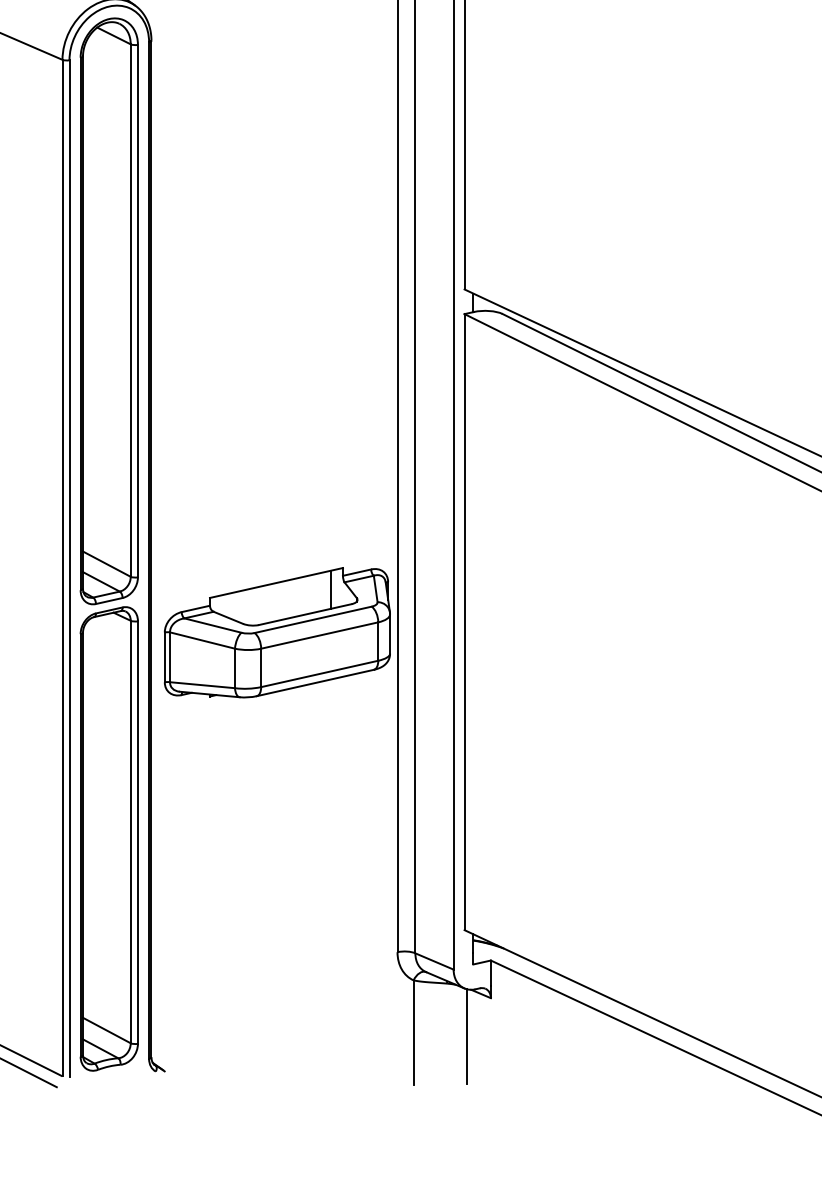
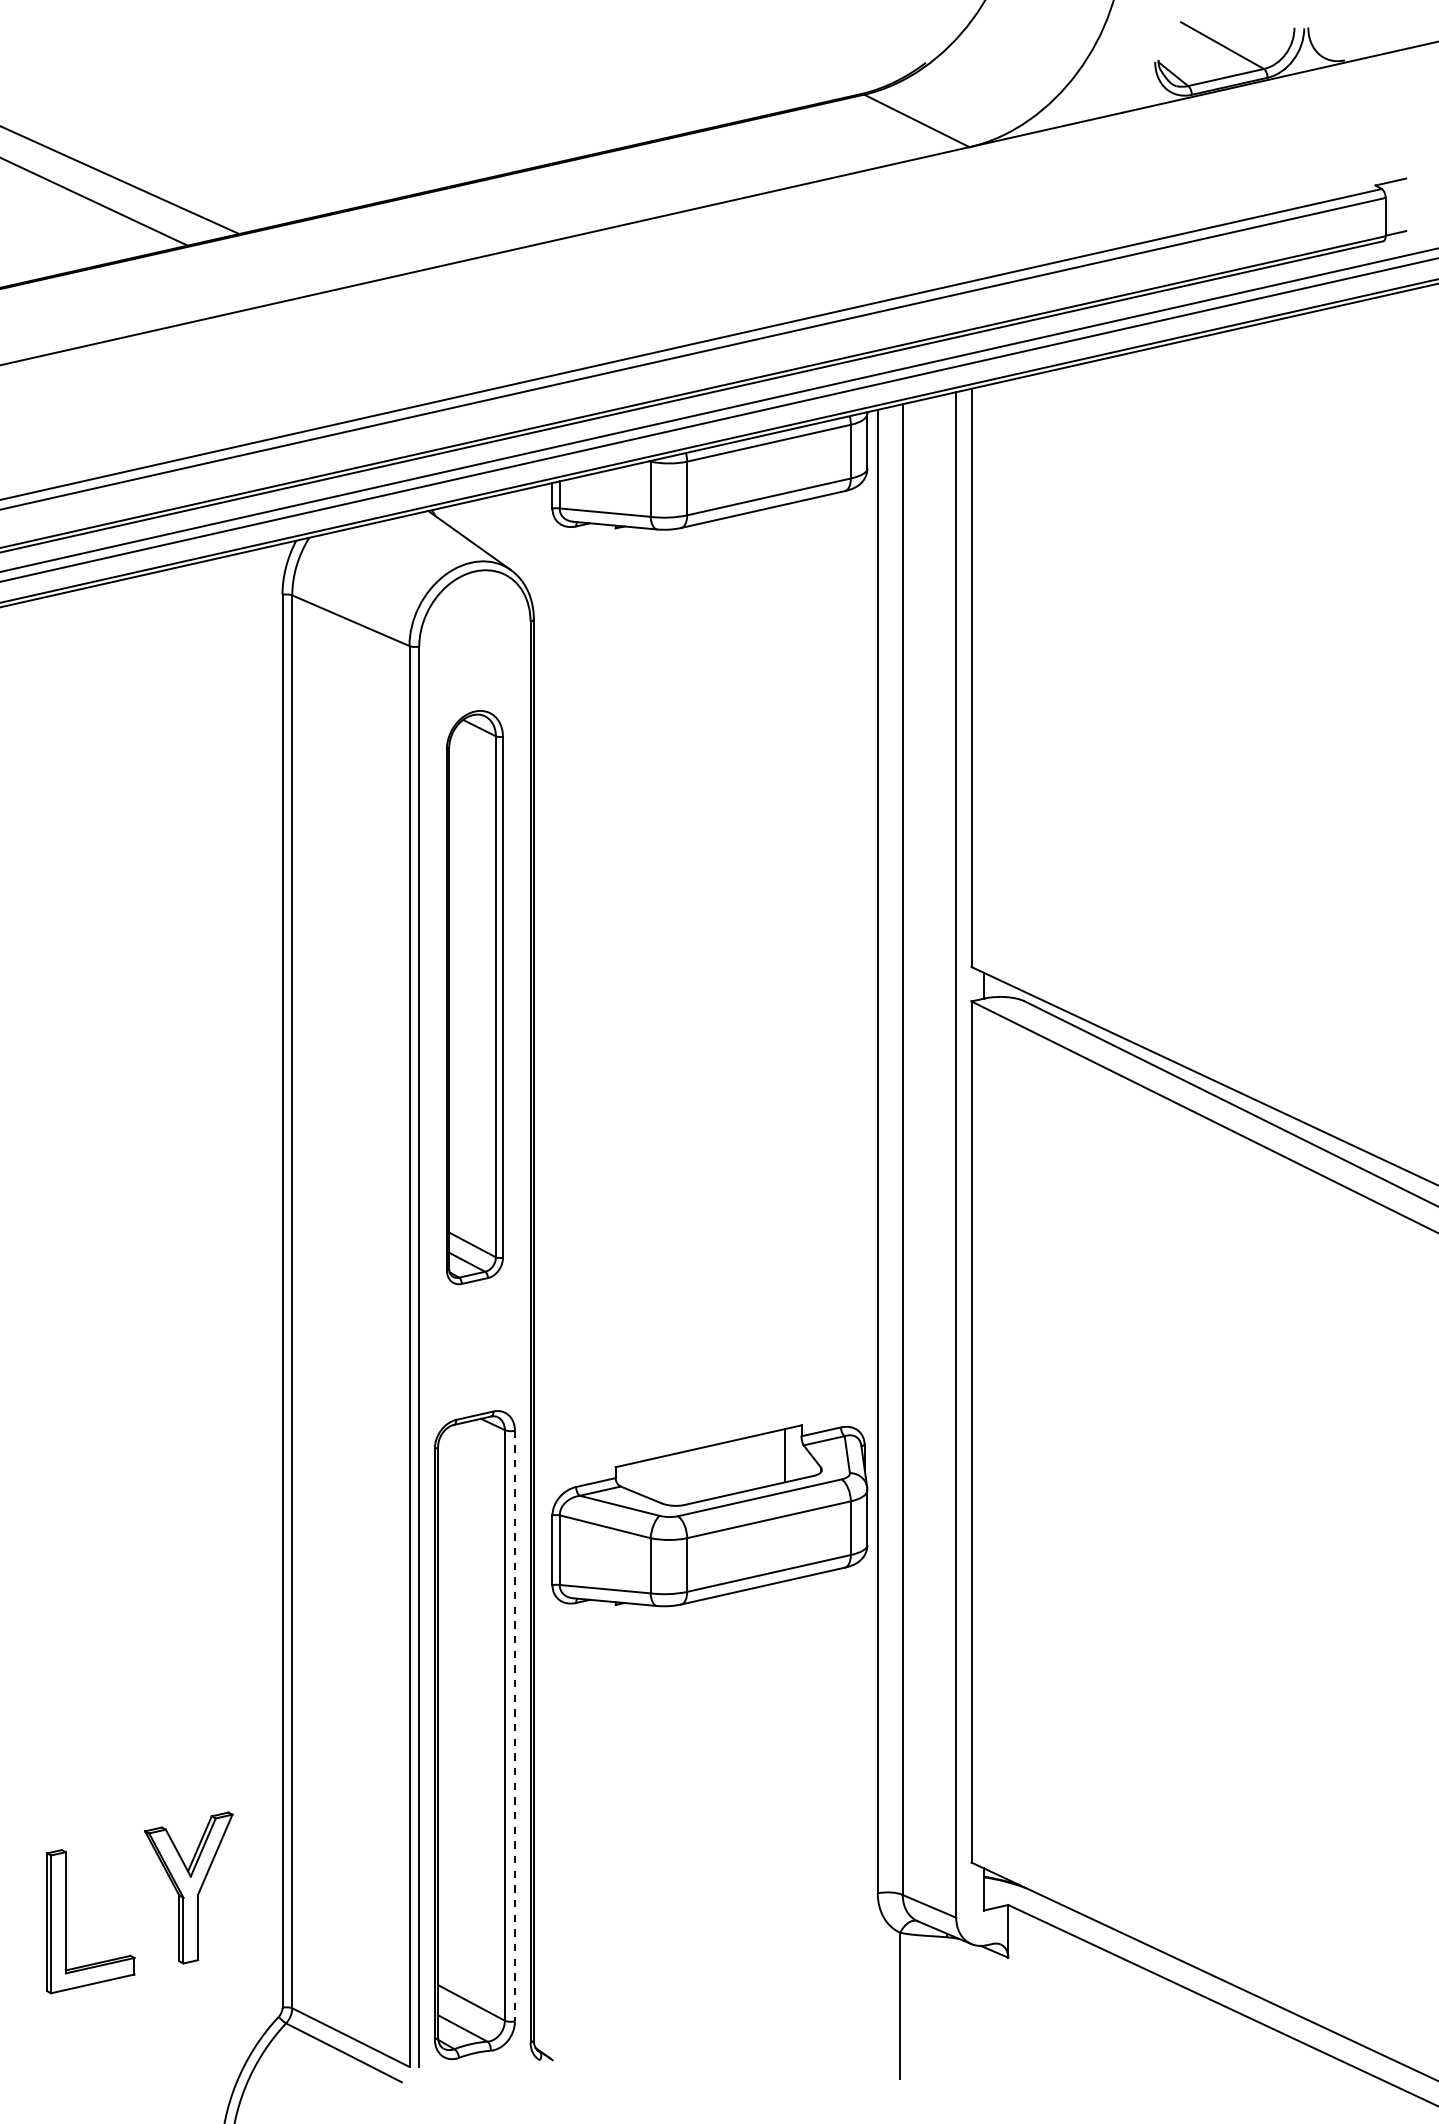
part: (109, 311) -> (474, 997), size x0.7
part: (277, 632) -> (709, 1515), moved
line: (137, 832) -> (514, 1726), solid -> dashed
line: (467, 1036) -> (975, 2011), removed

